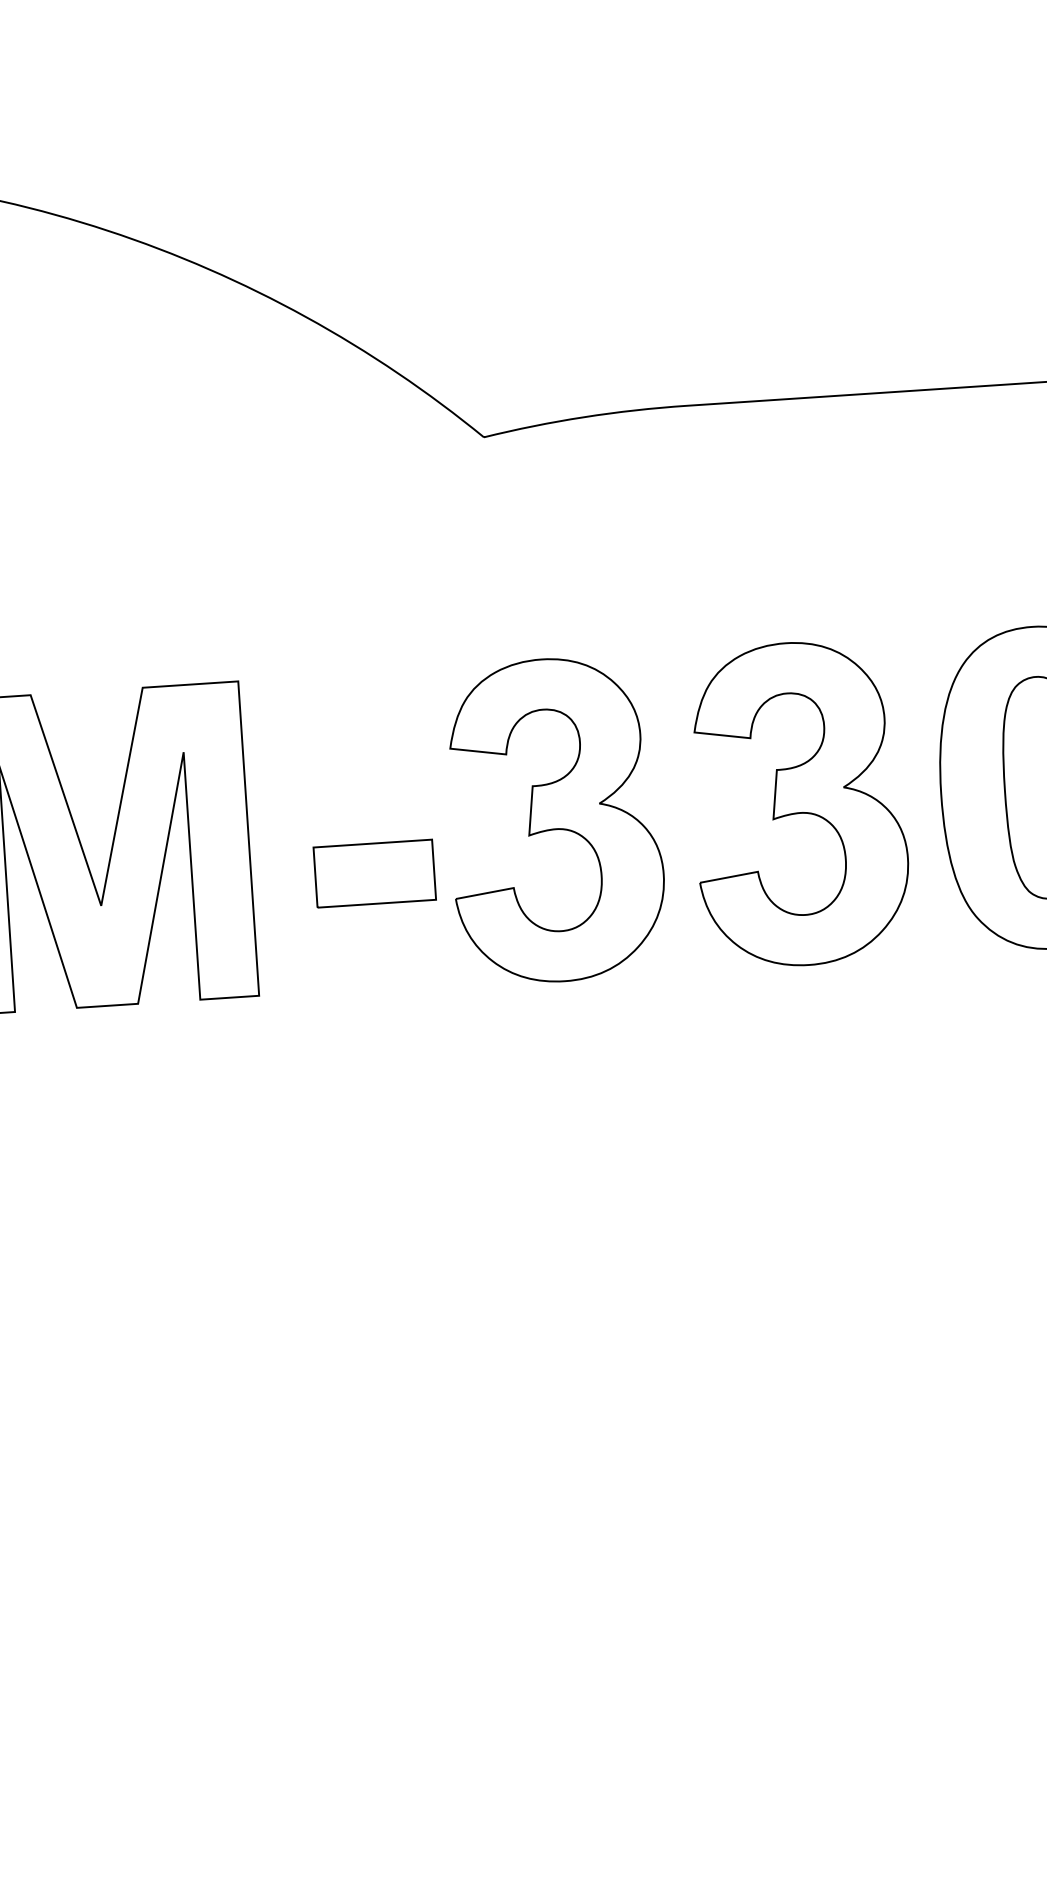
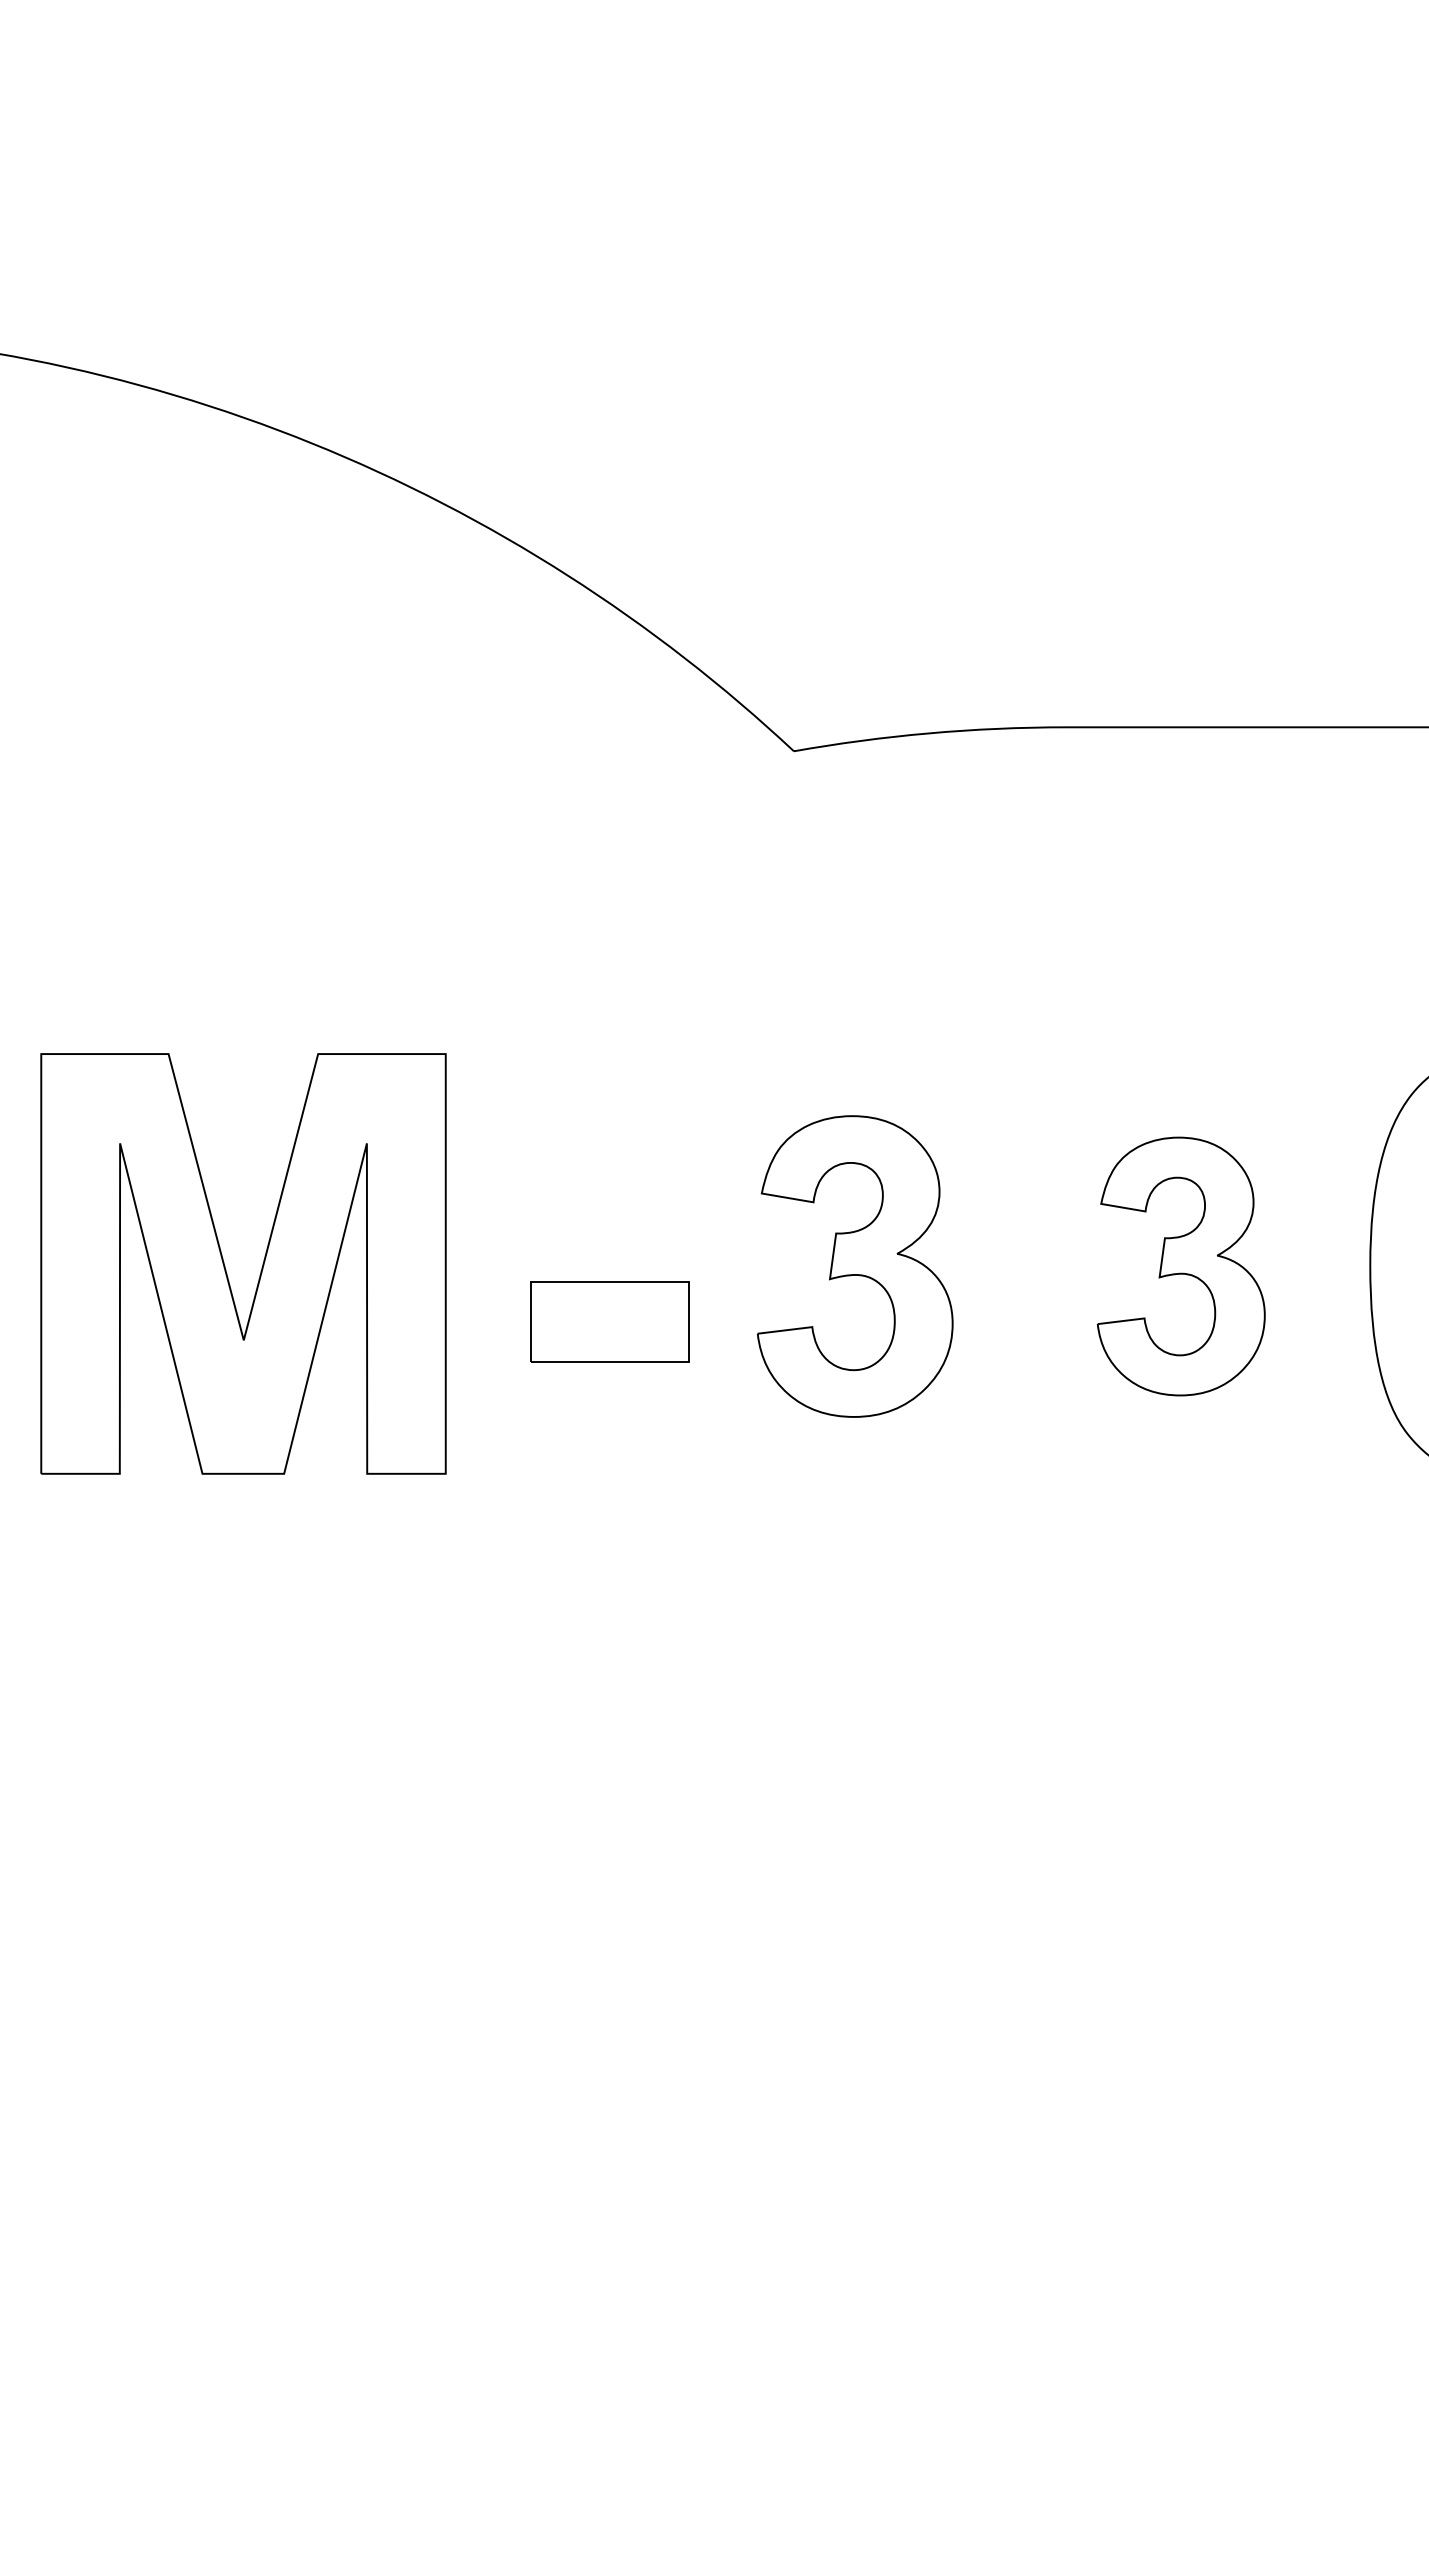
part: (799, 803) -> (1181, 1266), size x0.6
part: (555, 820) -> (855, 1266), size x0.7

